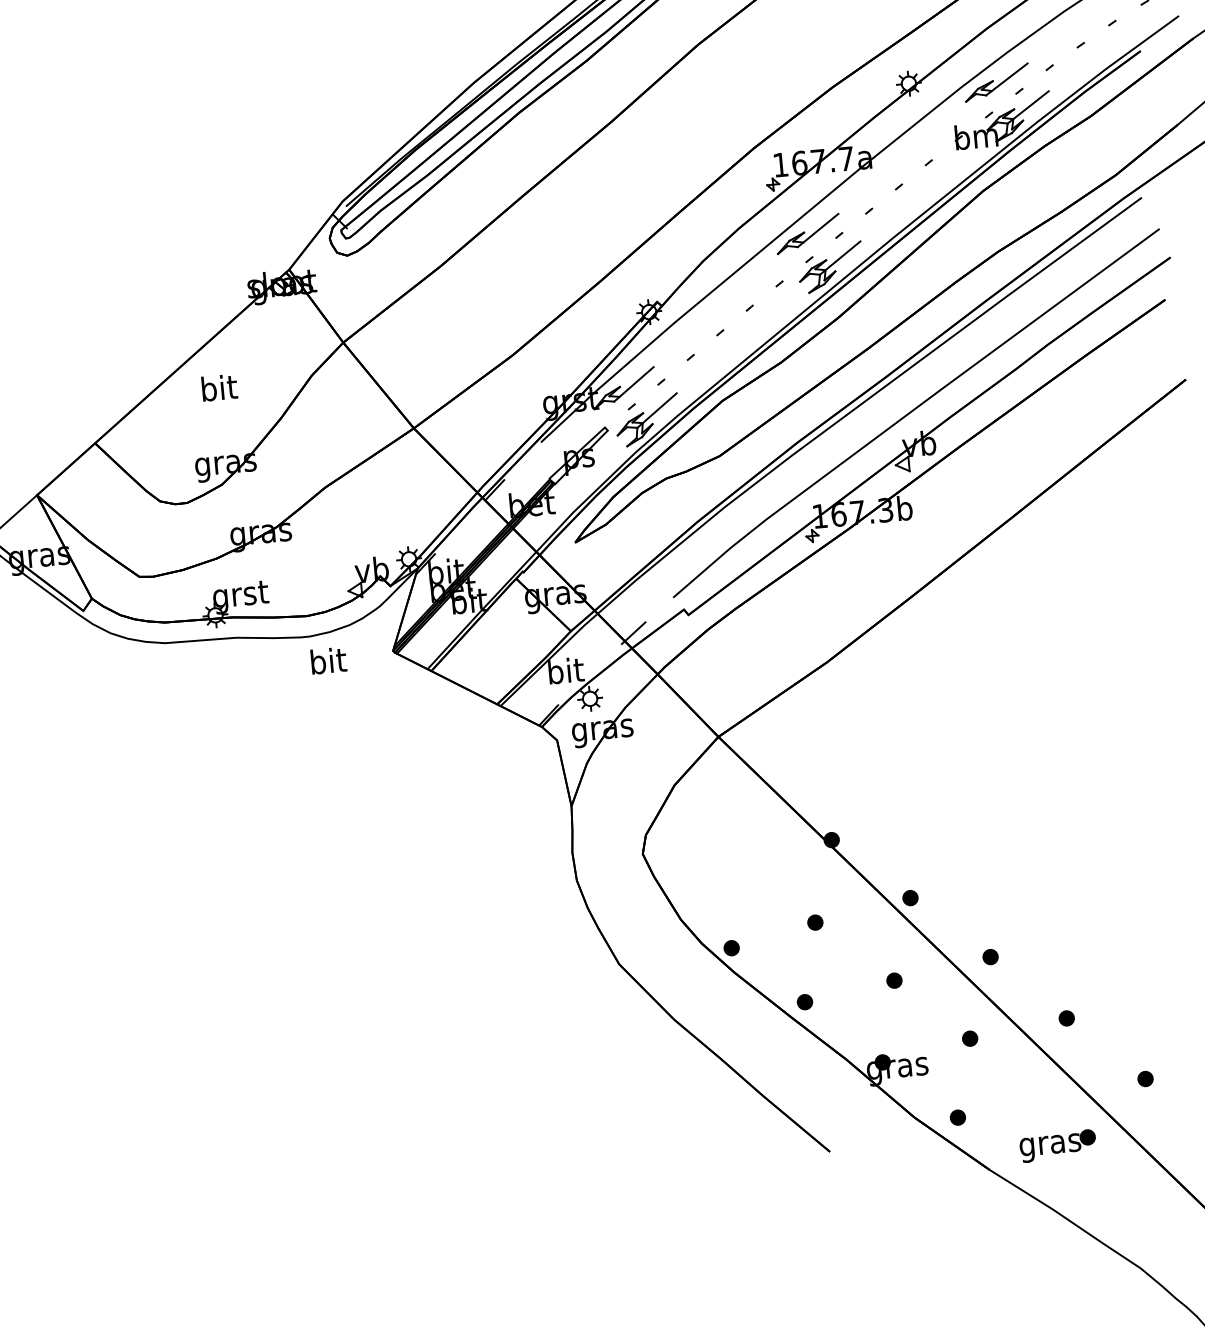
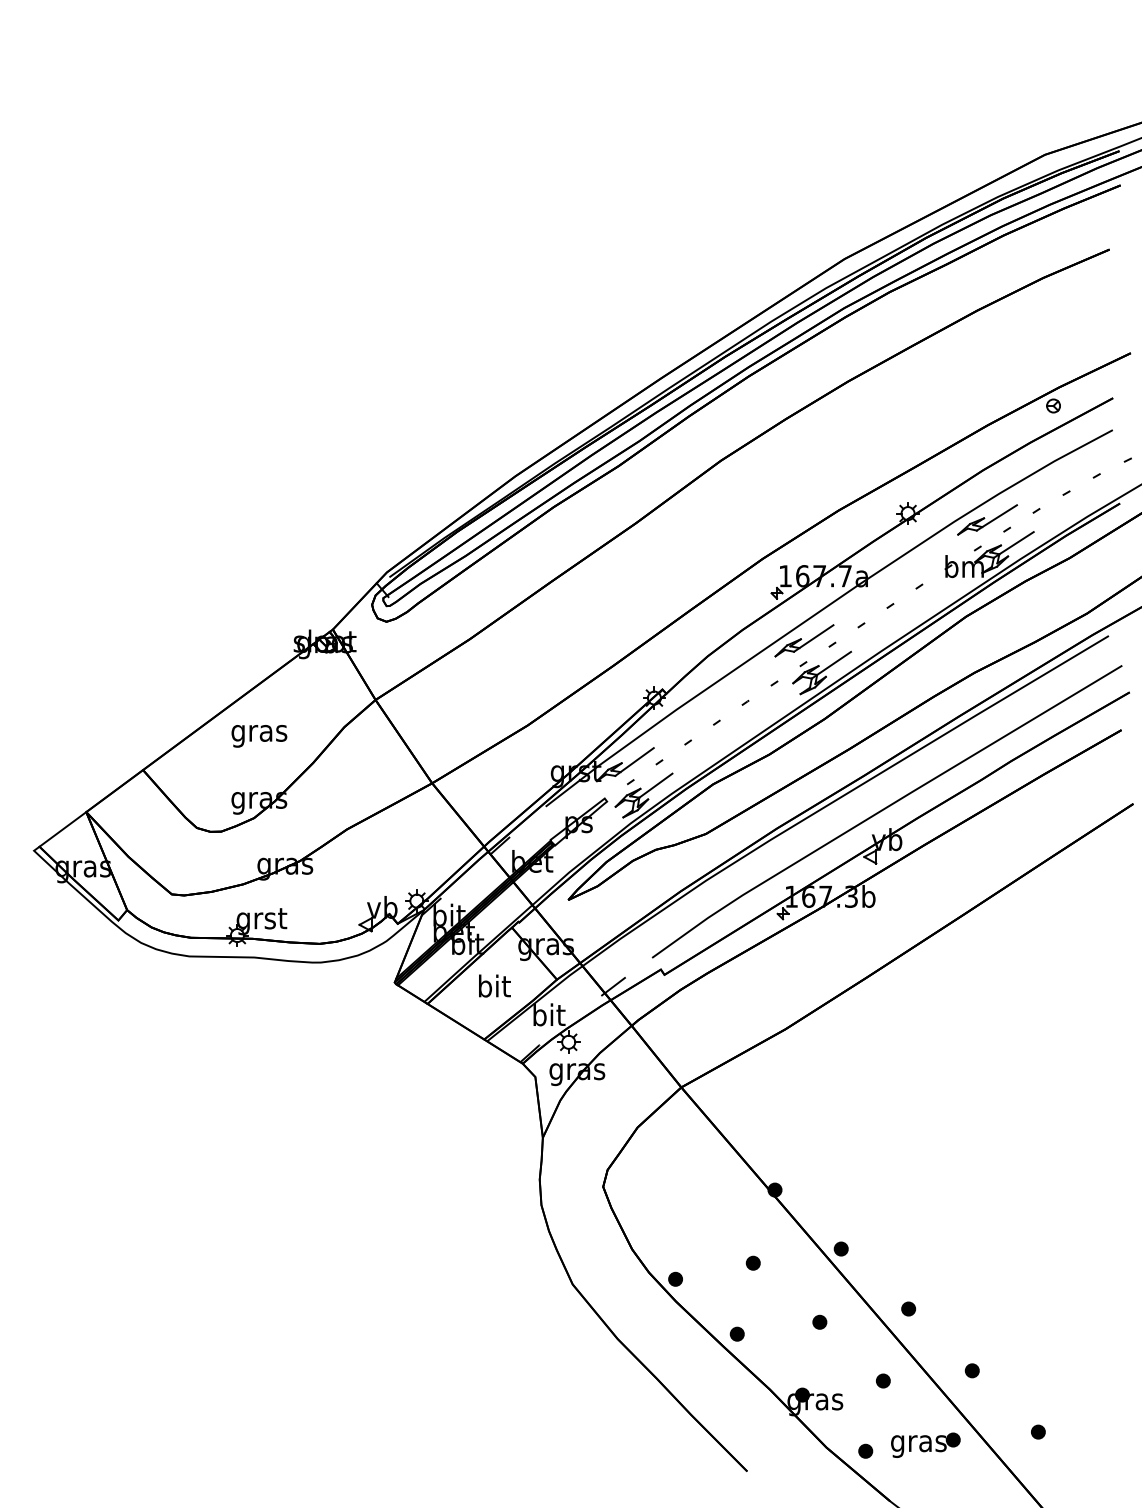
text: (219, 391) -> (259, 733), bit -> gras
text: (328, 660) -> (494, 985), moved
part: (1057, 1145) -> (925, 1444), moved

